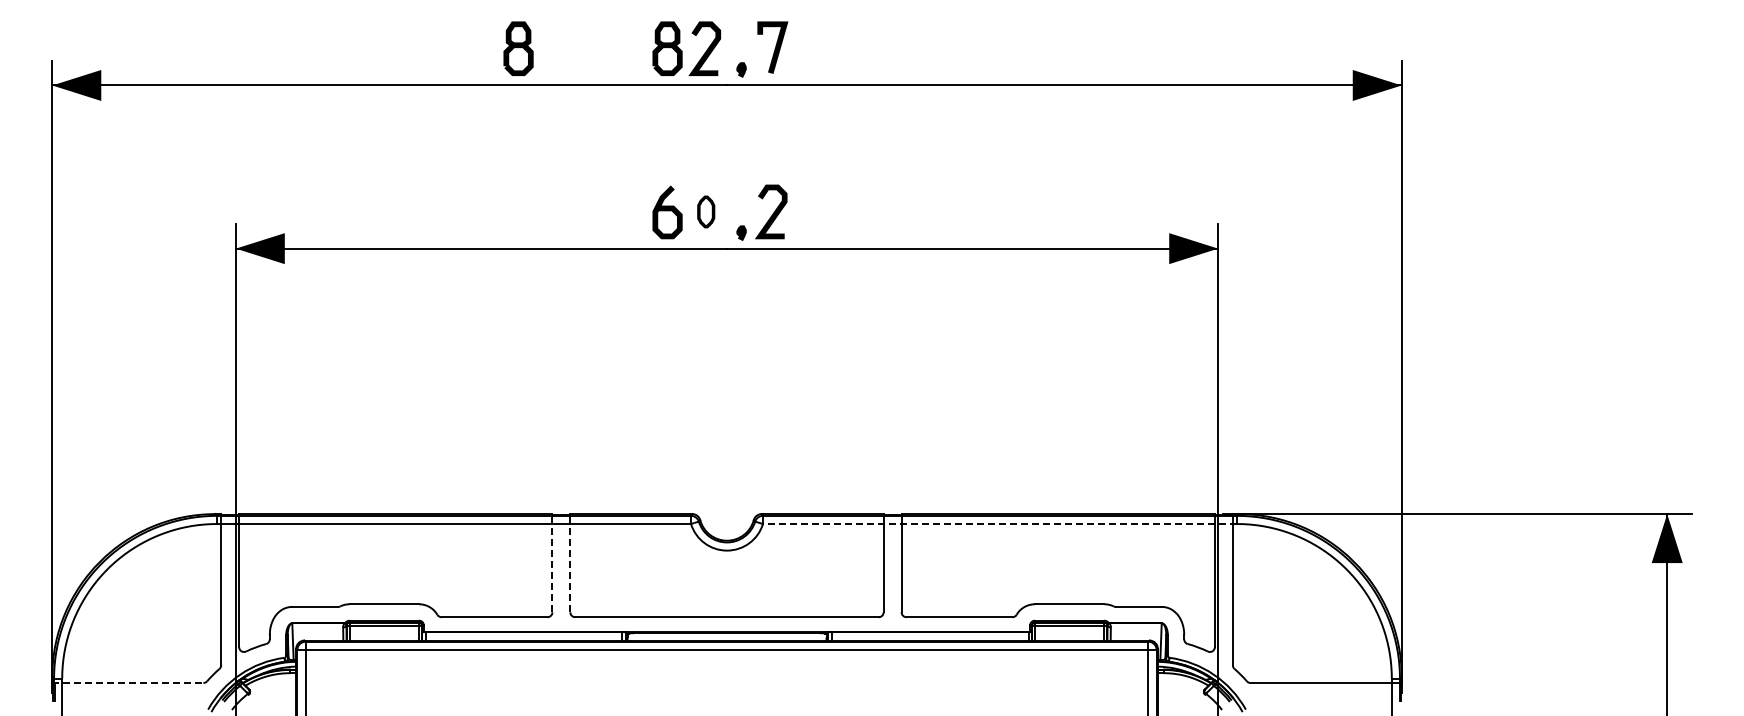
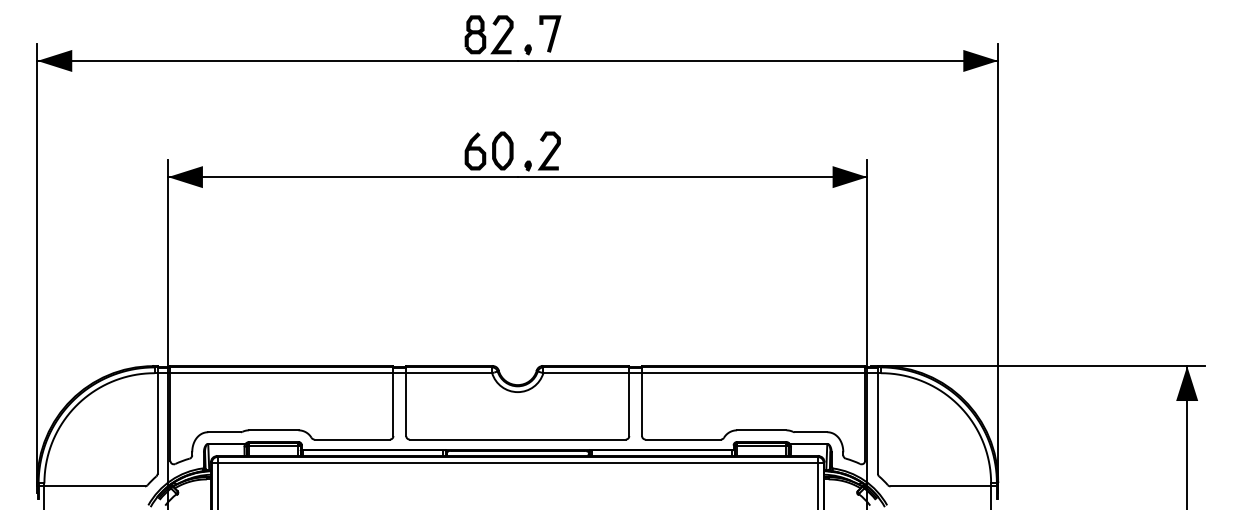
part: (518, 48) -> (369, 34), removed
part: (706, 211) -> (503, 150), size x1.67
line: (999, 524) -> (711, 373), dashed -> solid
line: (552, 562) -> (393, 400), dashed -> solid
line: (570, 562) -> (406, 400), dashed -> solid
line: (127, 683) -> (90, 486), dashed -> solid

